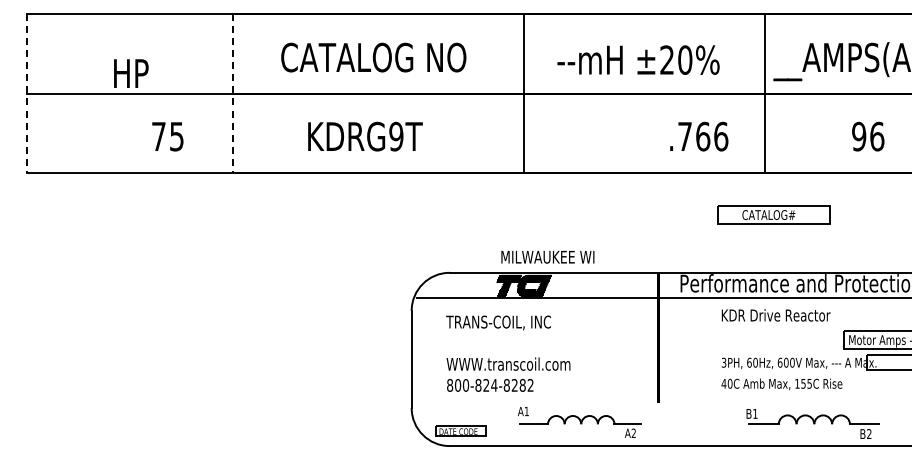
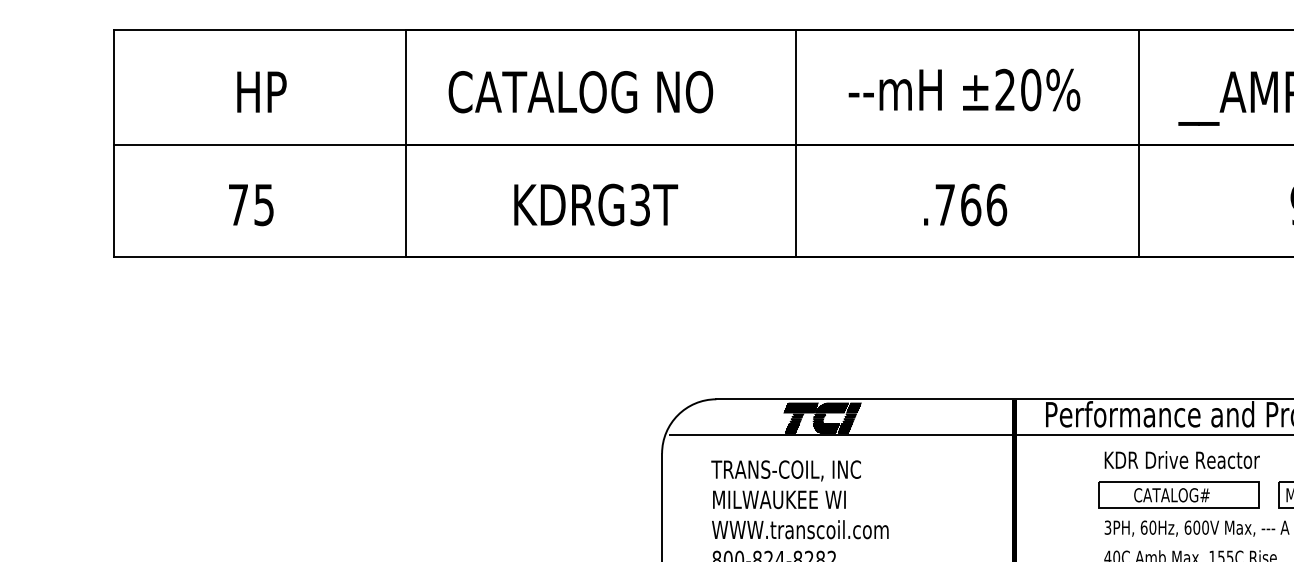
text: (373, 57) -> (580, 91), moved
text: (638, 59) -> (964, 89), moved
text: (131, 73) -> (262, 91), moved
line: (524, 92) -> (795, 141), moved
line: (764, 92) -> (1138, 141), moved
line: (27, 93) -> (113, 143), dashed -> solid
line: (232, 93) -> (406, 143), dashed -> solid
text: (167, 136) -> (250, 204), moved
text: (396, 136) -> (640, 204), KDRG9T -> KDRG3T
text: (699, 136) -> (965, 204), moved
part: (773, 214) -> (1178, 494), moved
text: (547, 257) -> (778, 500), moved

